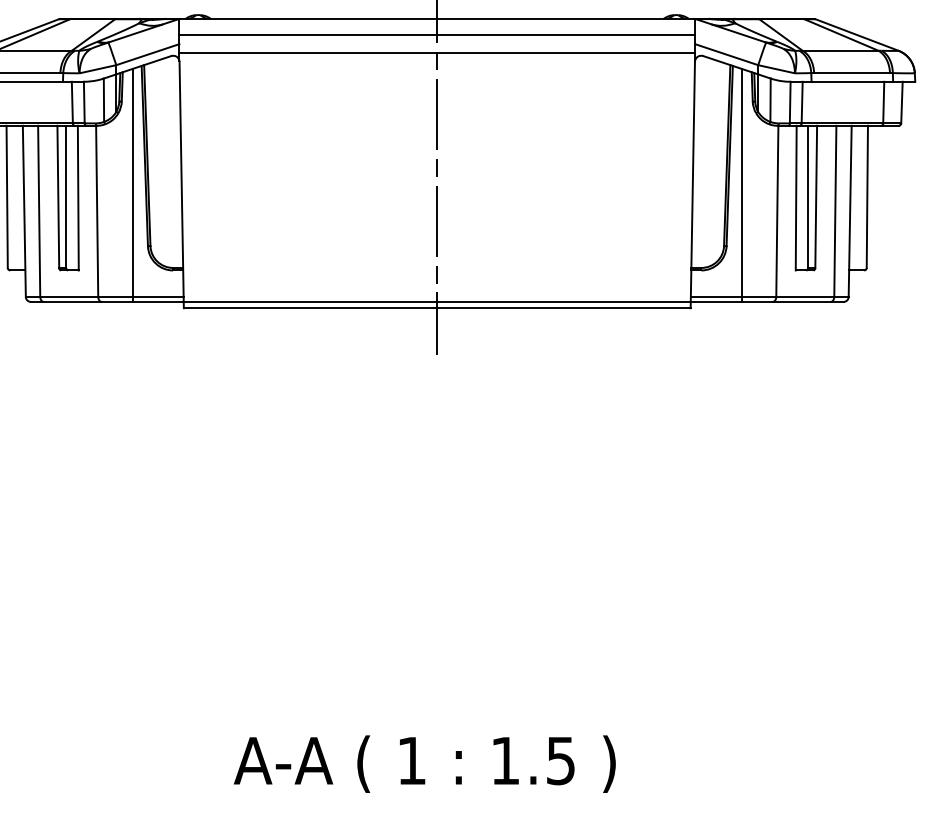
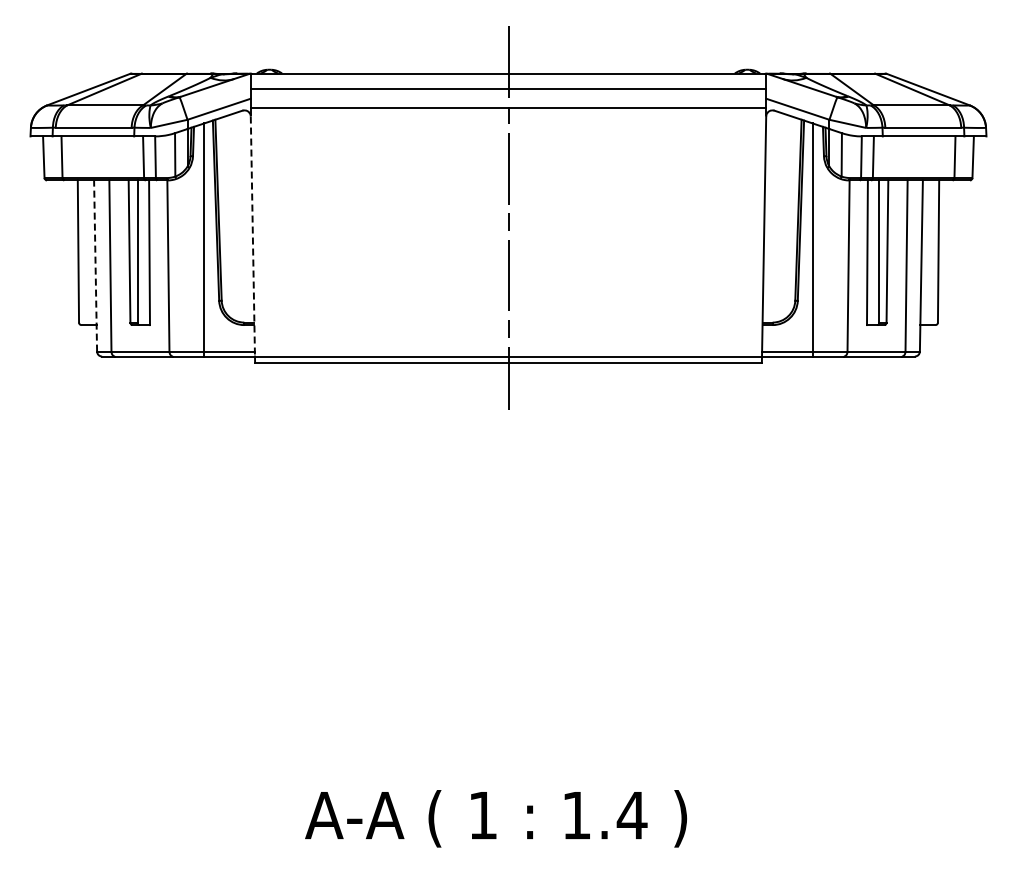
line: (181, 182) -> (252, 237), solid -> dashed
line: (24, 211) -> (95, 266), solid -> dashed
text: (560, 760) -> (631, 815), 1.5 -> 1.4

